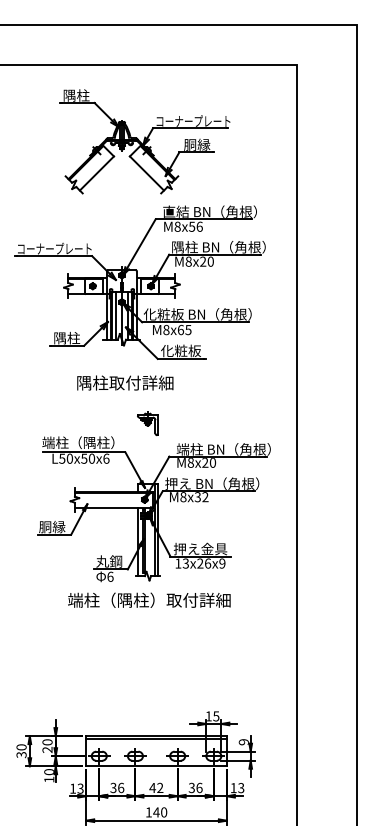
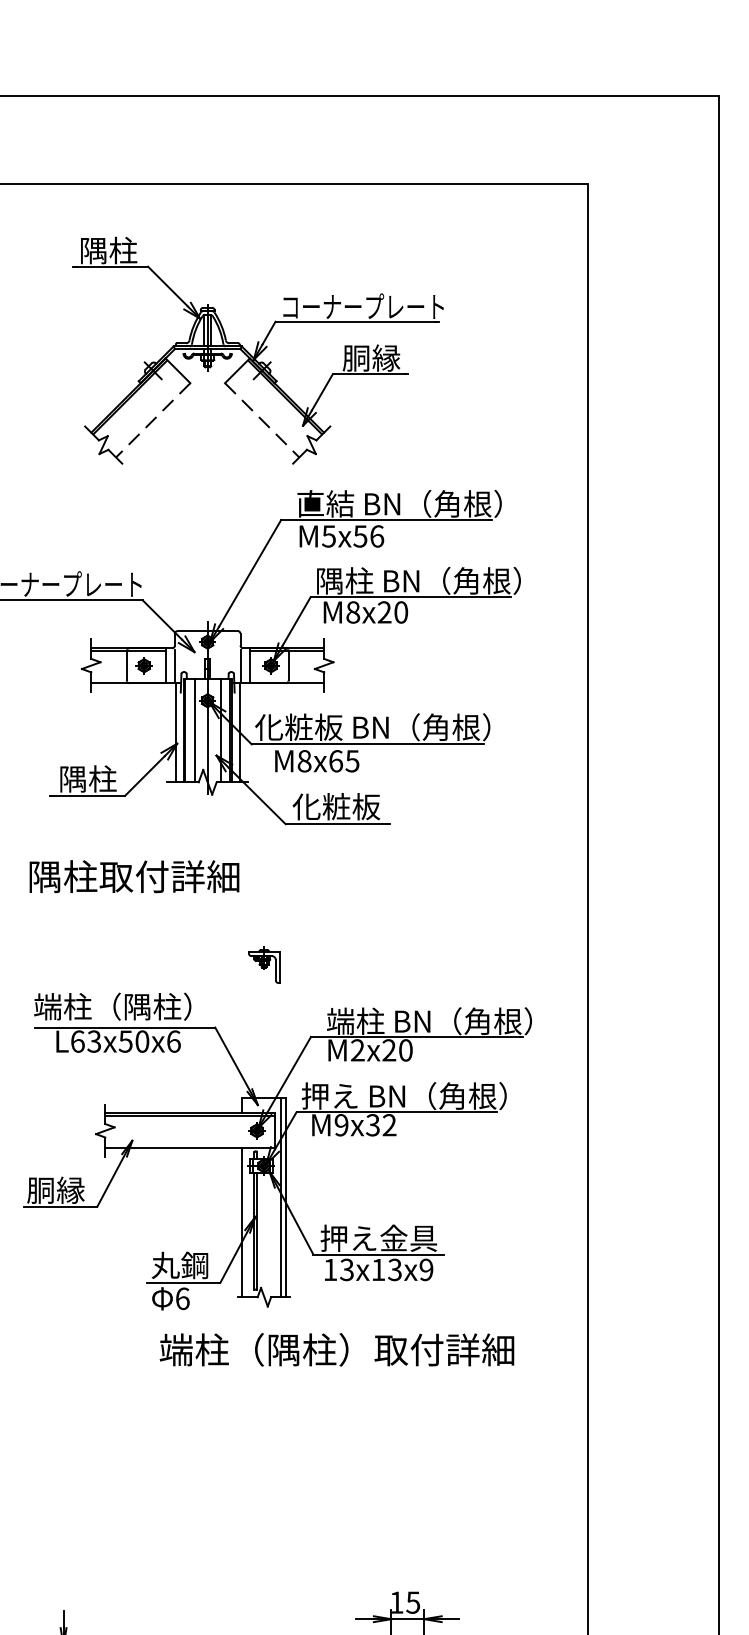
line: (96, 173) -> (152, 420), solid -> dashed
line: (147, 173) -> (263, 420), solid -> dashed
text: (177, 226) -> (328, 535), M8x56 -> M5x56
text: (125, 382) -> (134, 875), moved
part: (147, 423) -> (263, 964), size x0.7
text: (65, 458) -> (84, 1041), L50x50x6 -> L63x50x6
text: (190, 462) -> (356, 1049), M8x20 -> M2x20
text: (183, 497) -> (341, 1125), M8x32 -> M9x32
text: (204, 563) -> (387, 1269), 13x26x9 -> 13x13x9
text: (149, 599) -> (337, 1348), moved

